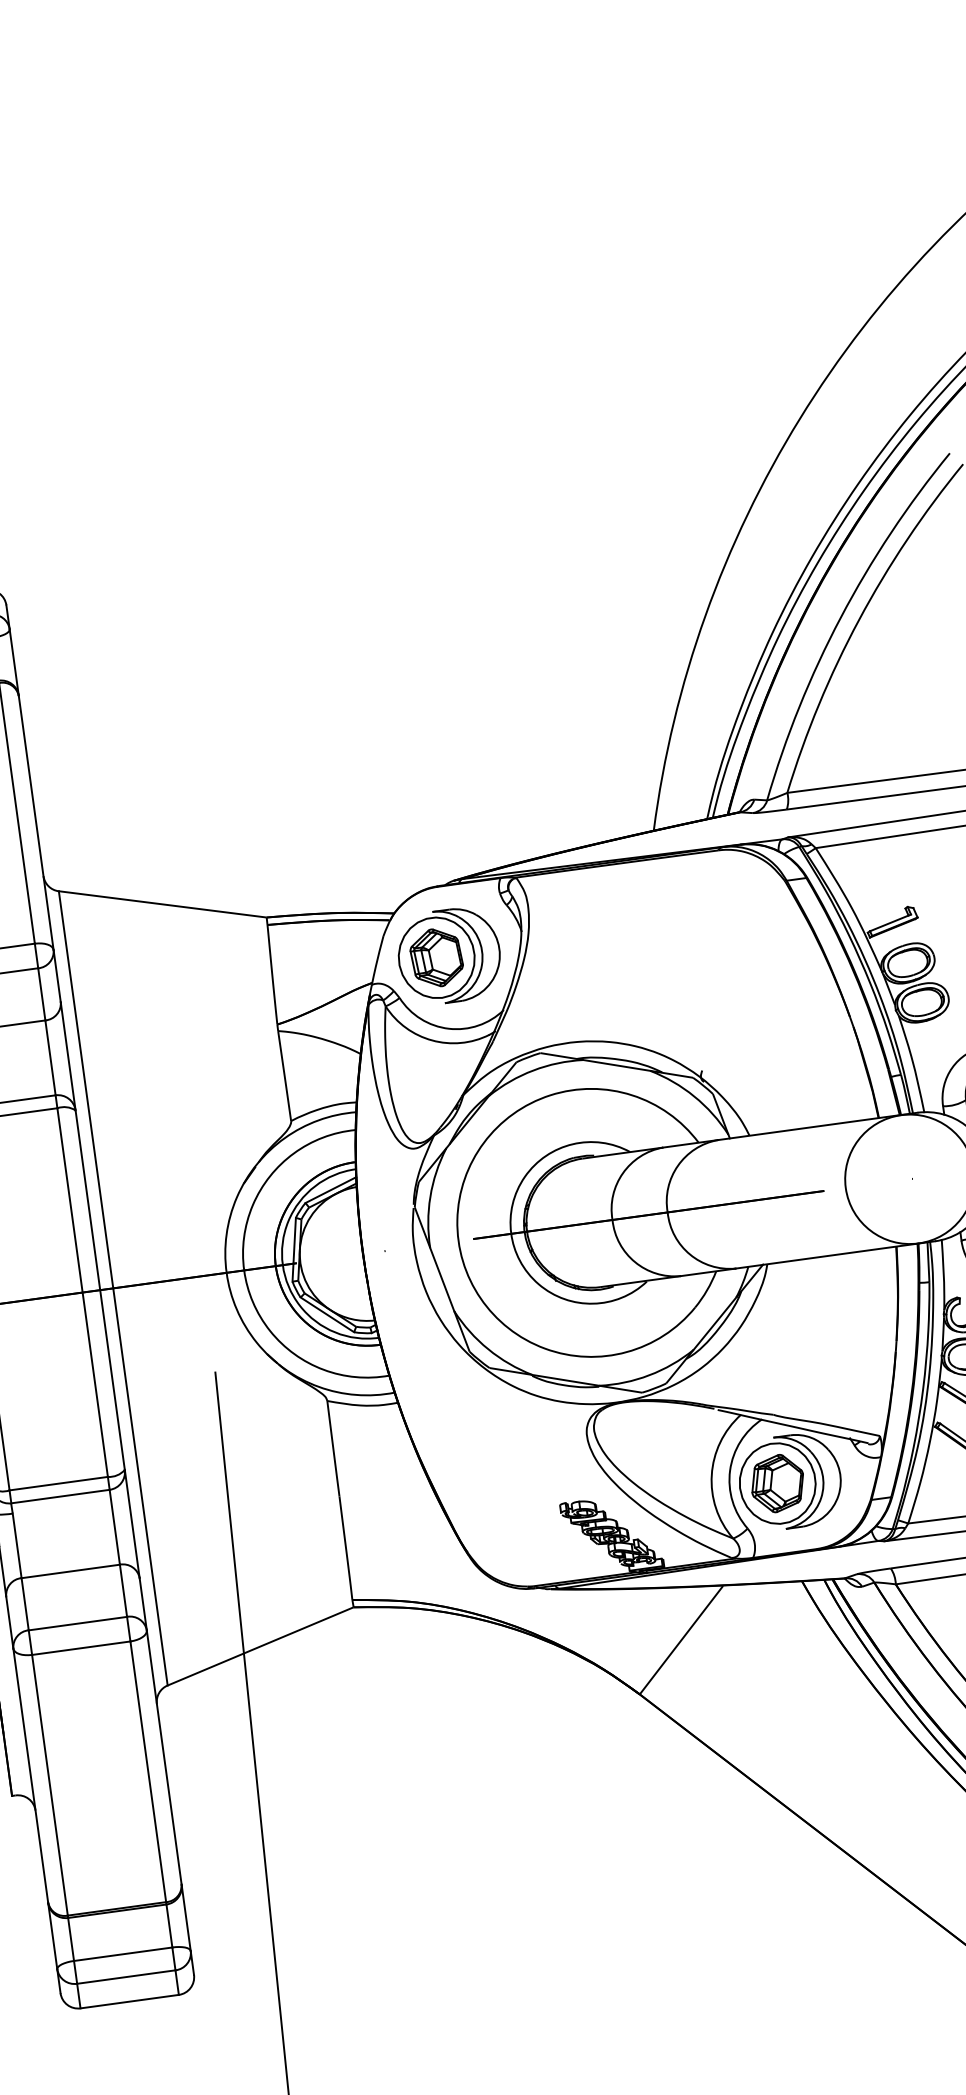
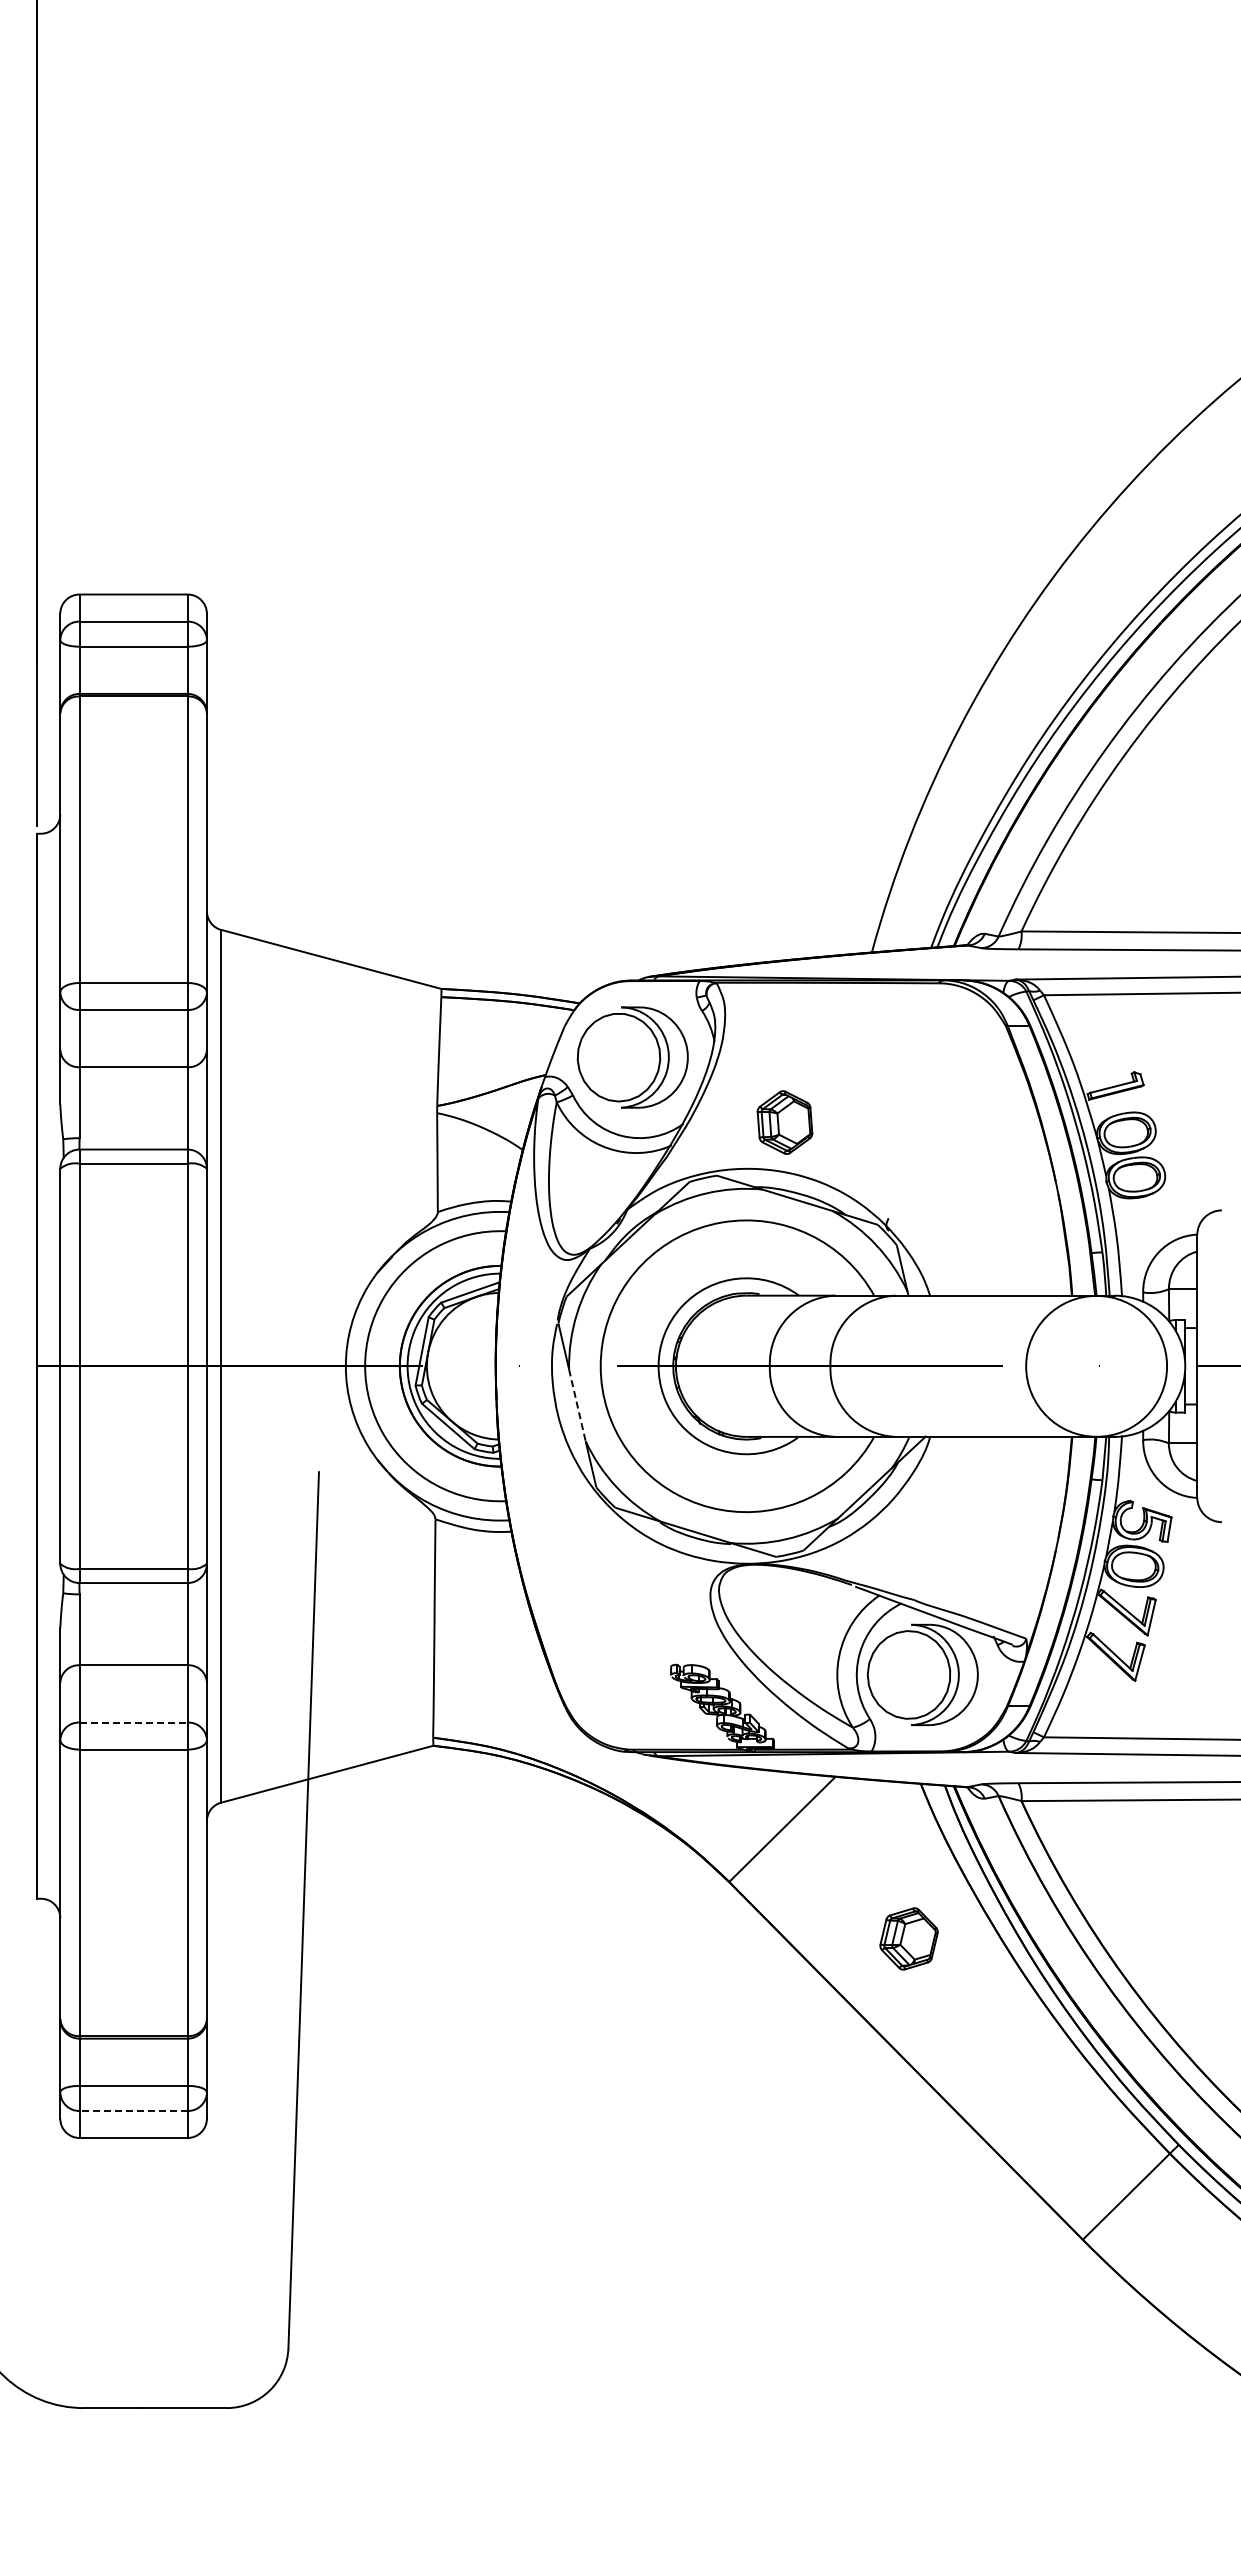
part: (436, 957) -> (784, 1122), moved
line: (442, 1279) -> (577, 1405), solid -> dashed
part: (777, 1483) -> (908, 1938), moved
line: (78, 1623) -> (134, 1722), solid -> dashed
line: (126, 1976) -> (133, 2110), solid -> dashed

